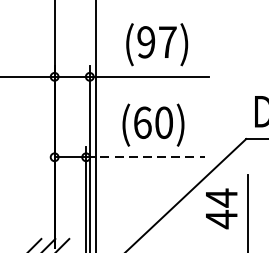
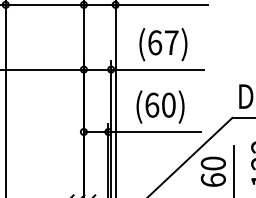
text: (146, 41) -> (155, 42), (97) -> (67)
line: (145, 156) -> (154, 131), dashed -> solid
text: (220, 208) -> (212, 171), 44 -> 60

